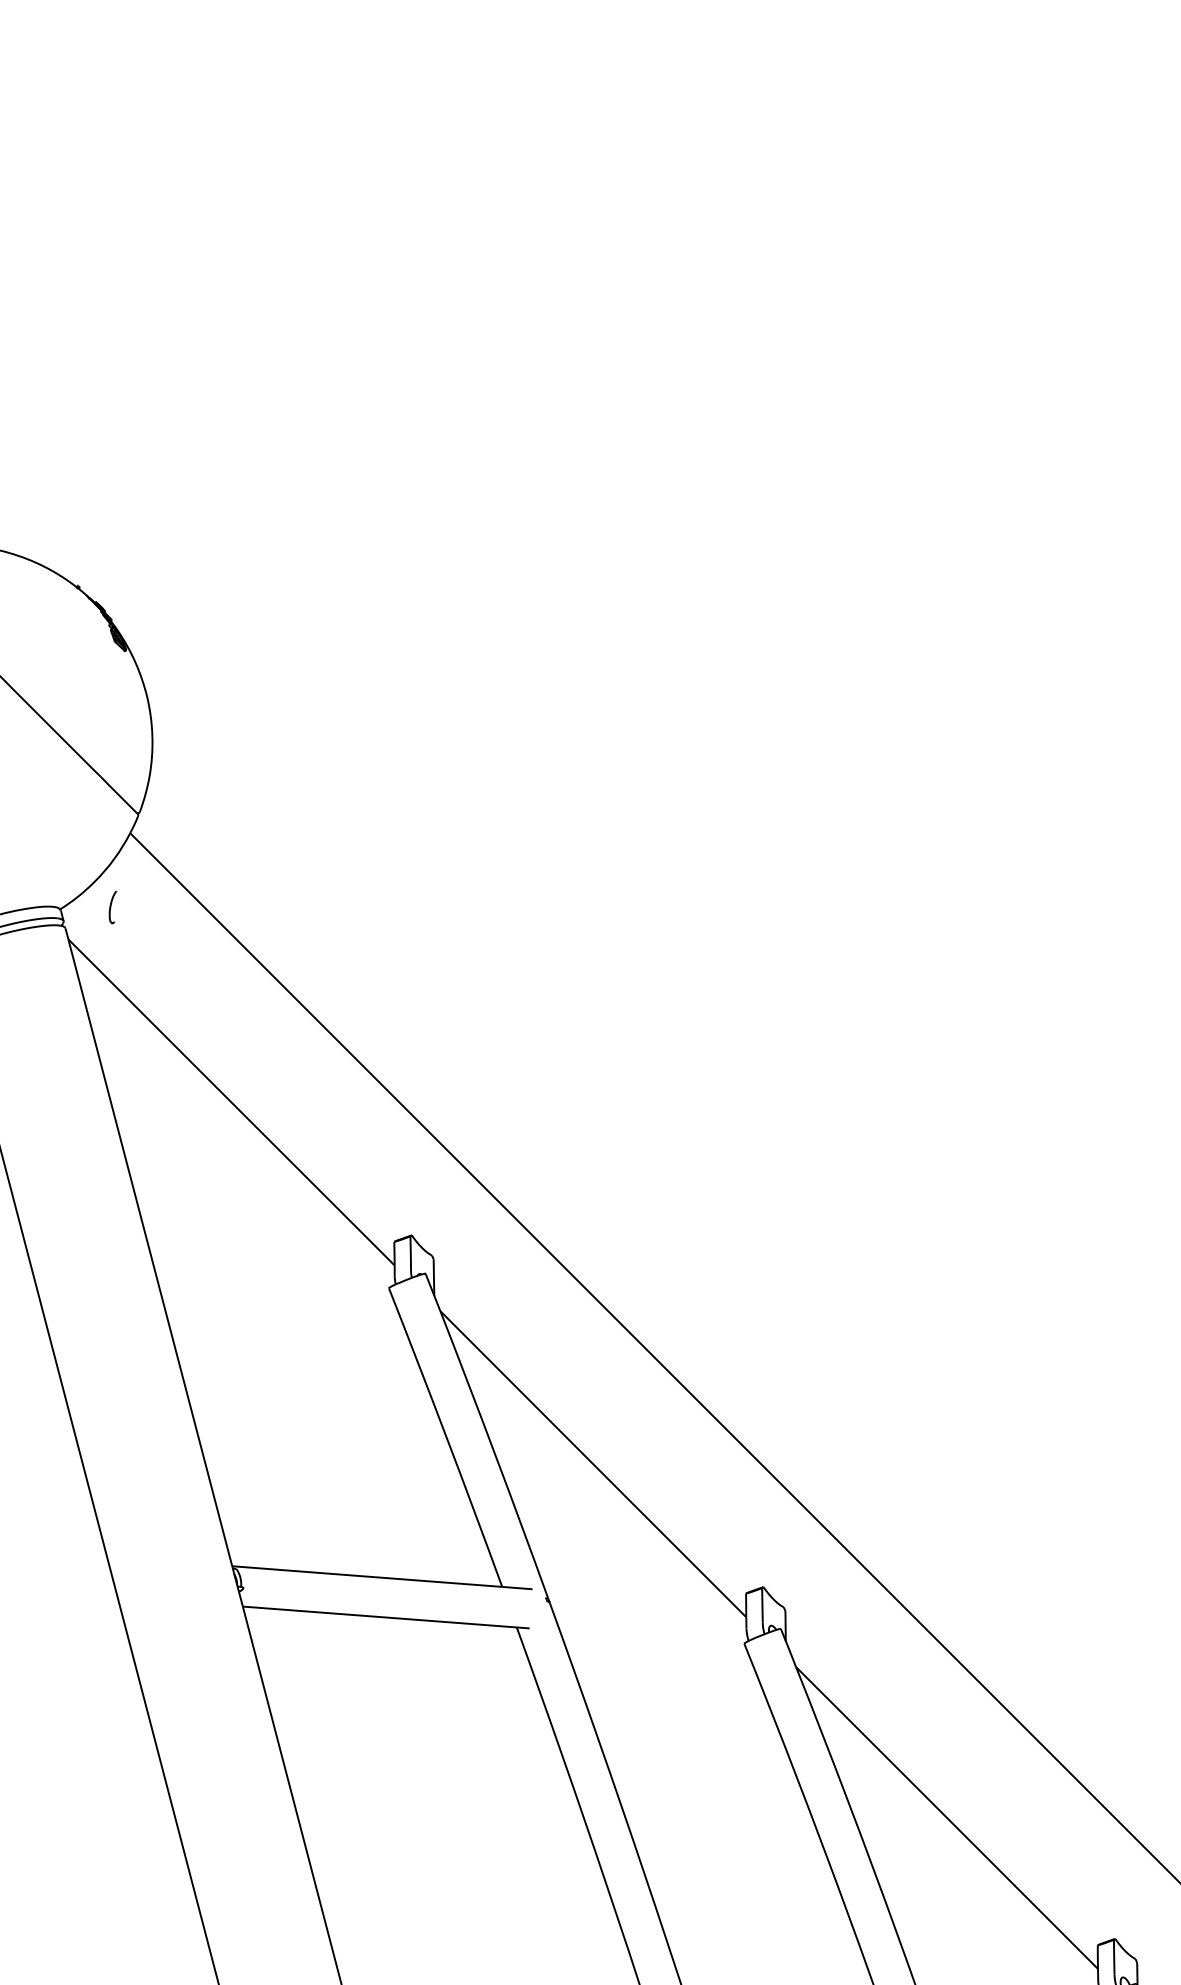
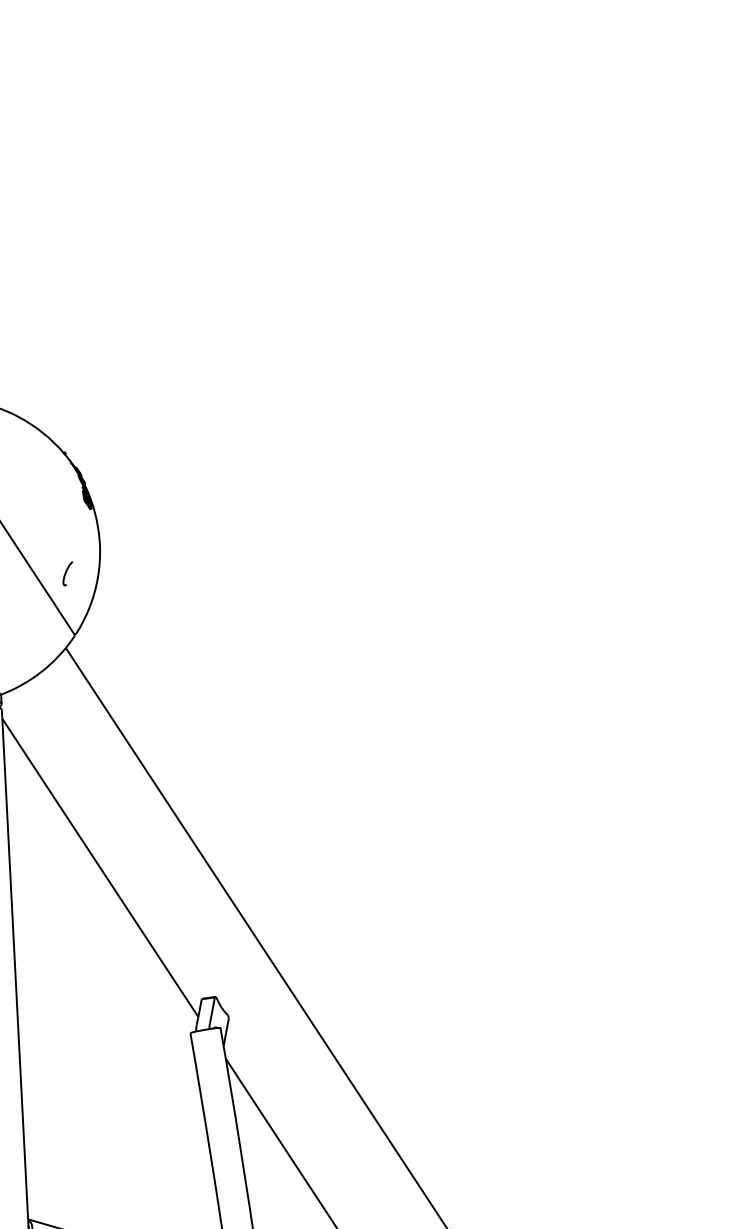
part: (112, 907) -> (67, 573), moved

